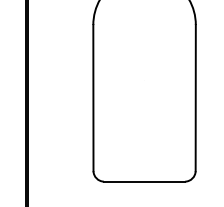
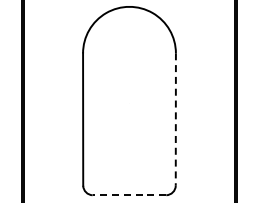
line: (195, 99) -> (175, 120), solid -> dashed
line: (144, 181) -> (129, 195), solid -> dashed

